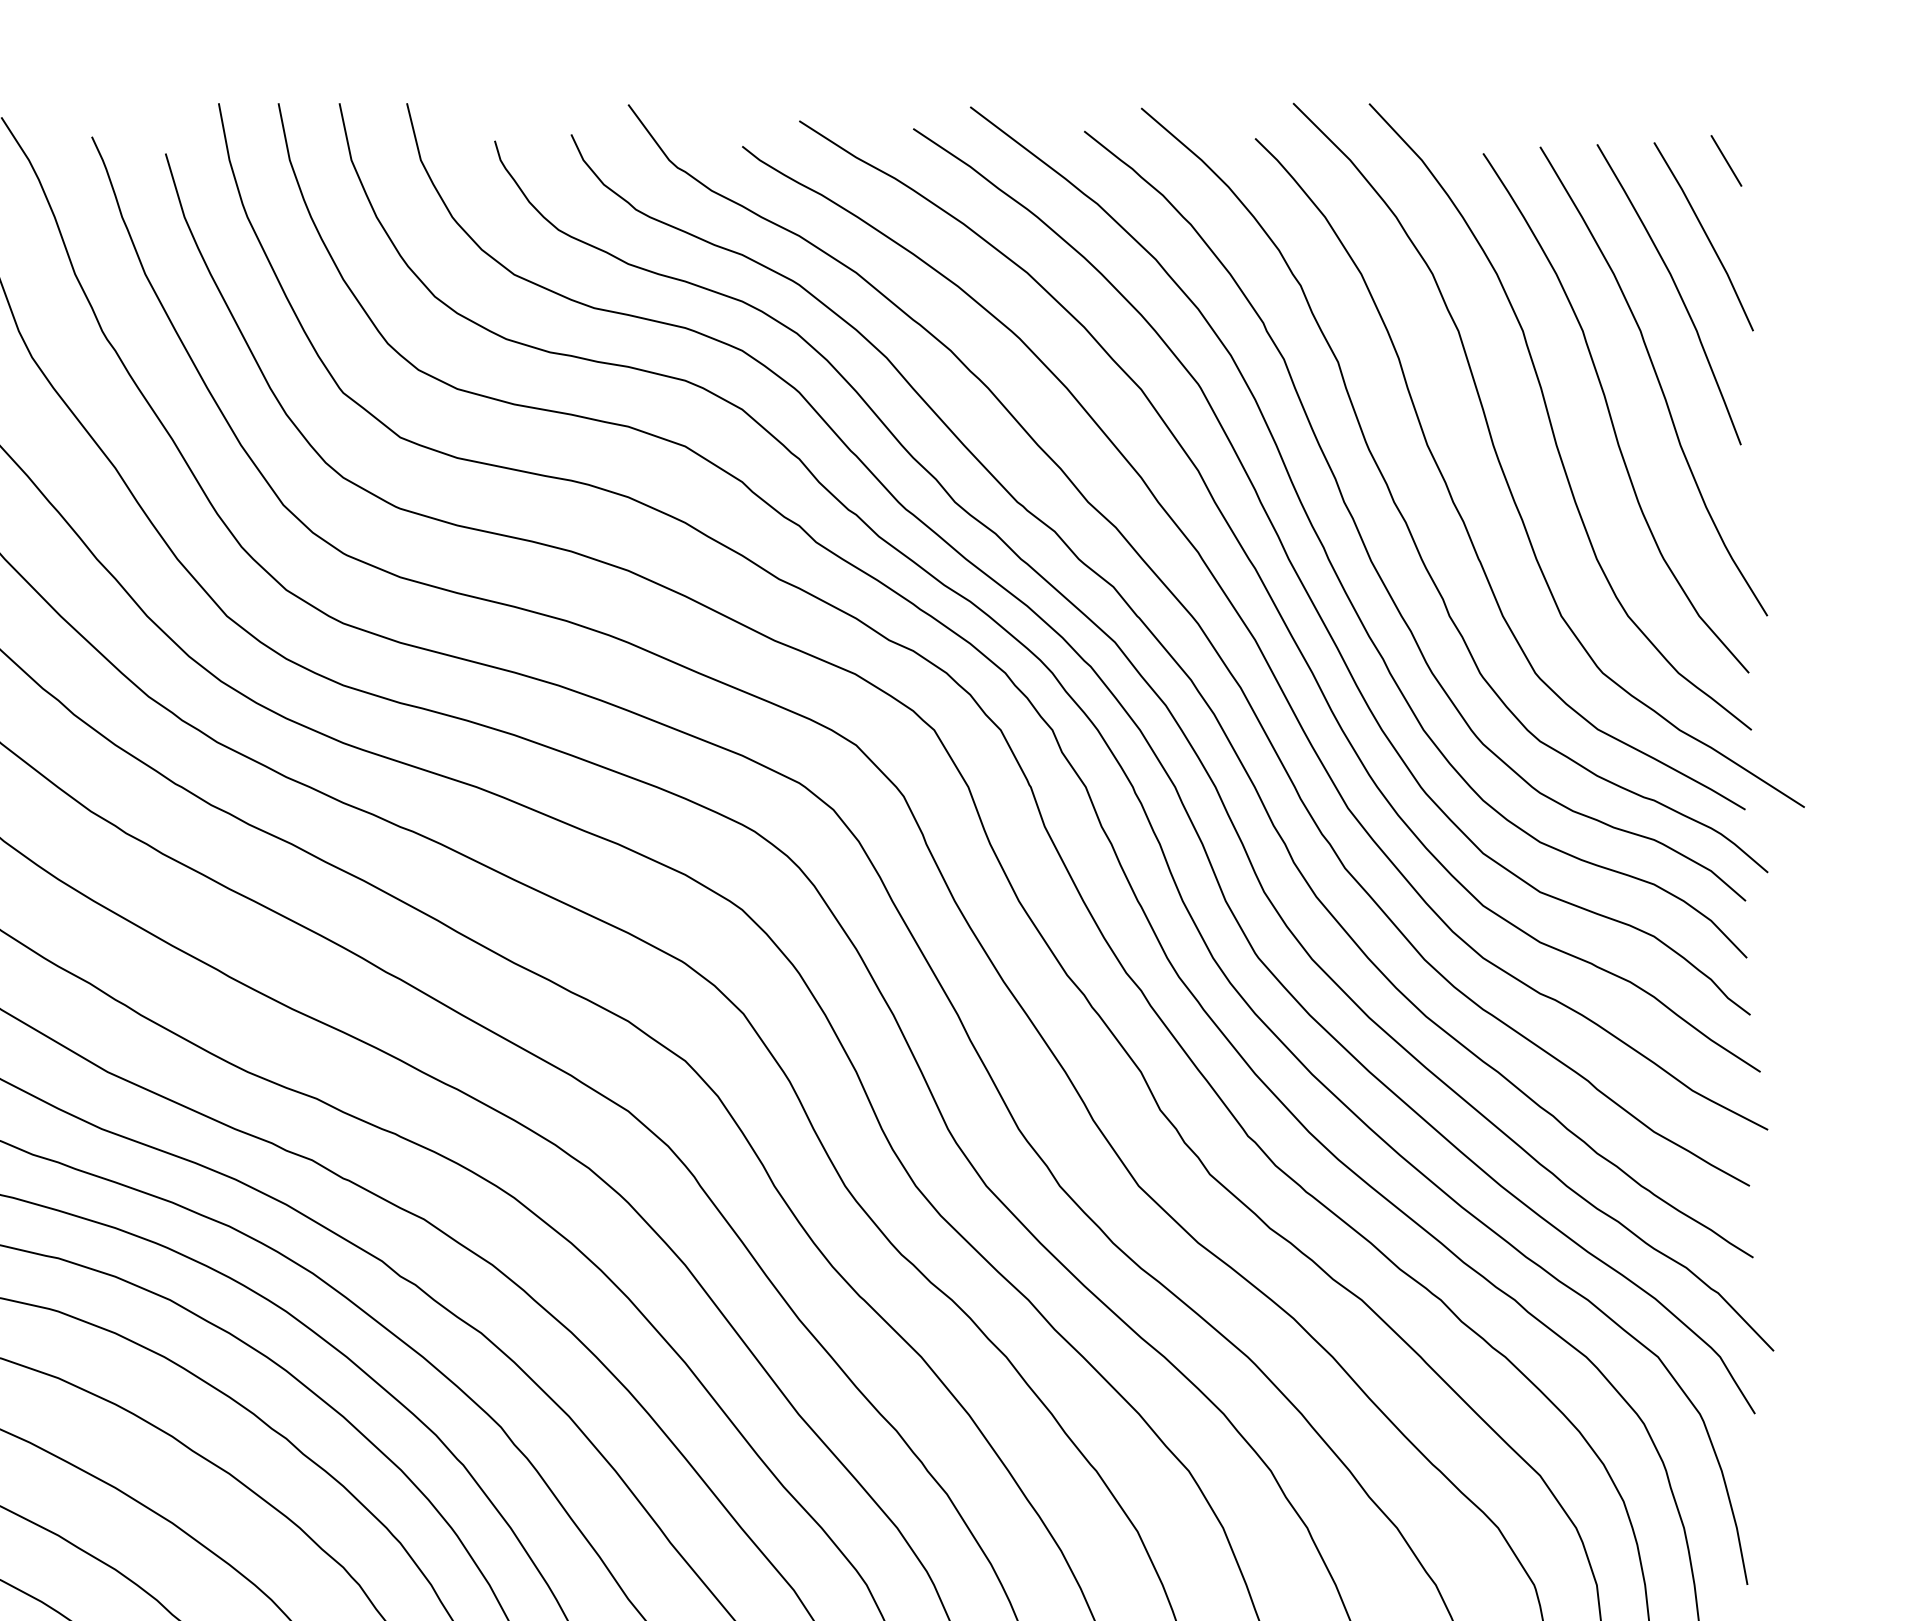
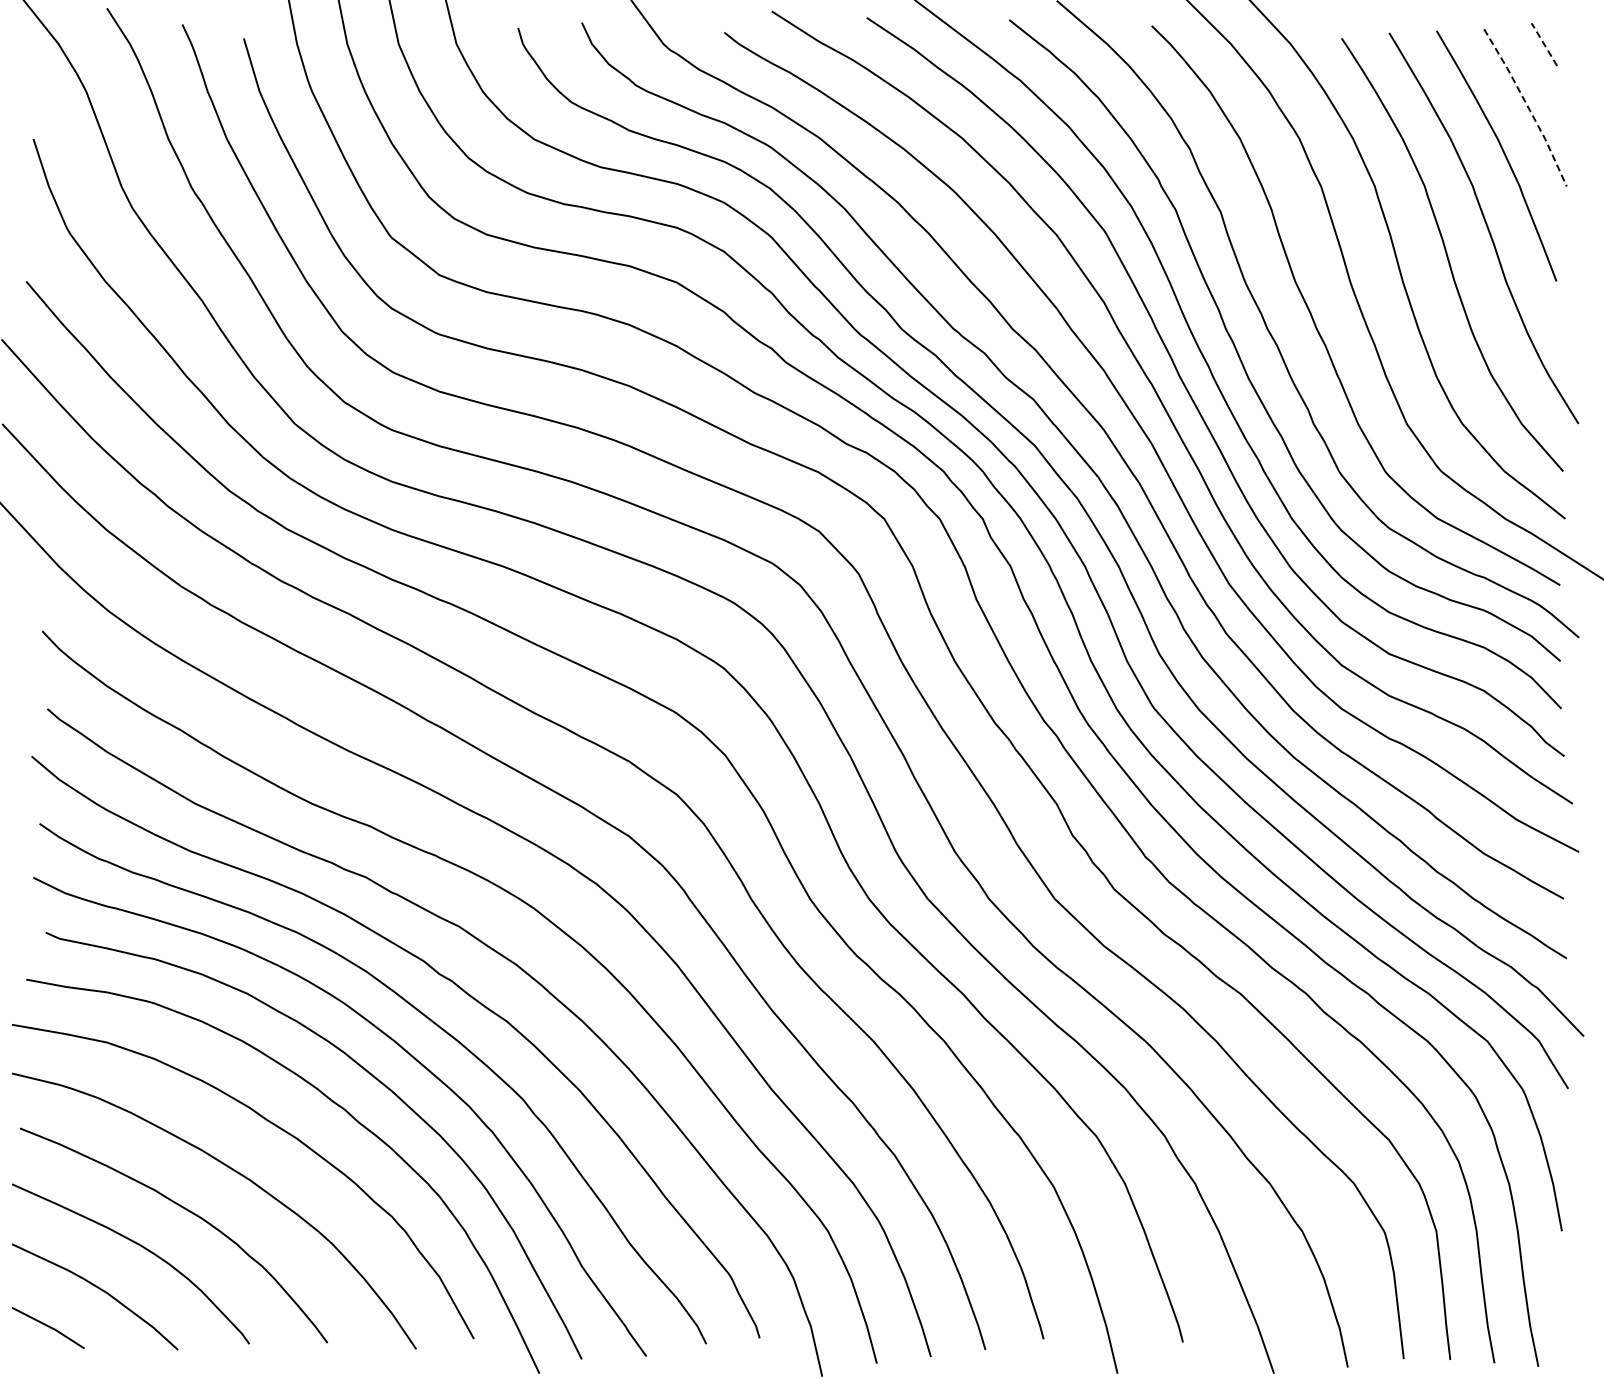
line: (1726, 160) -> (1544, 44), solid -> dashed
line: (1706, 235) -> (1527, 106), solid -> dashed

